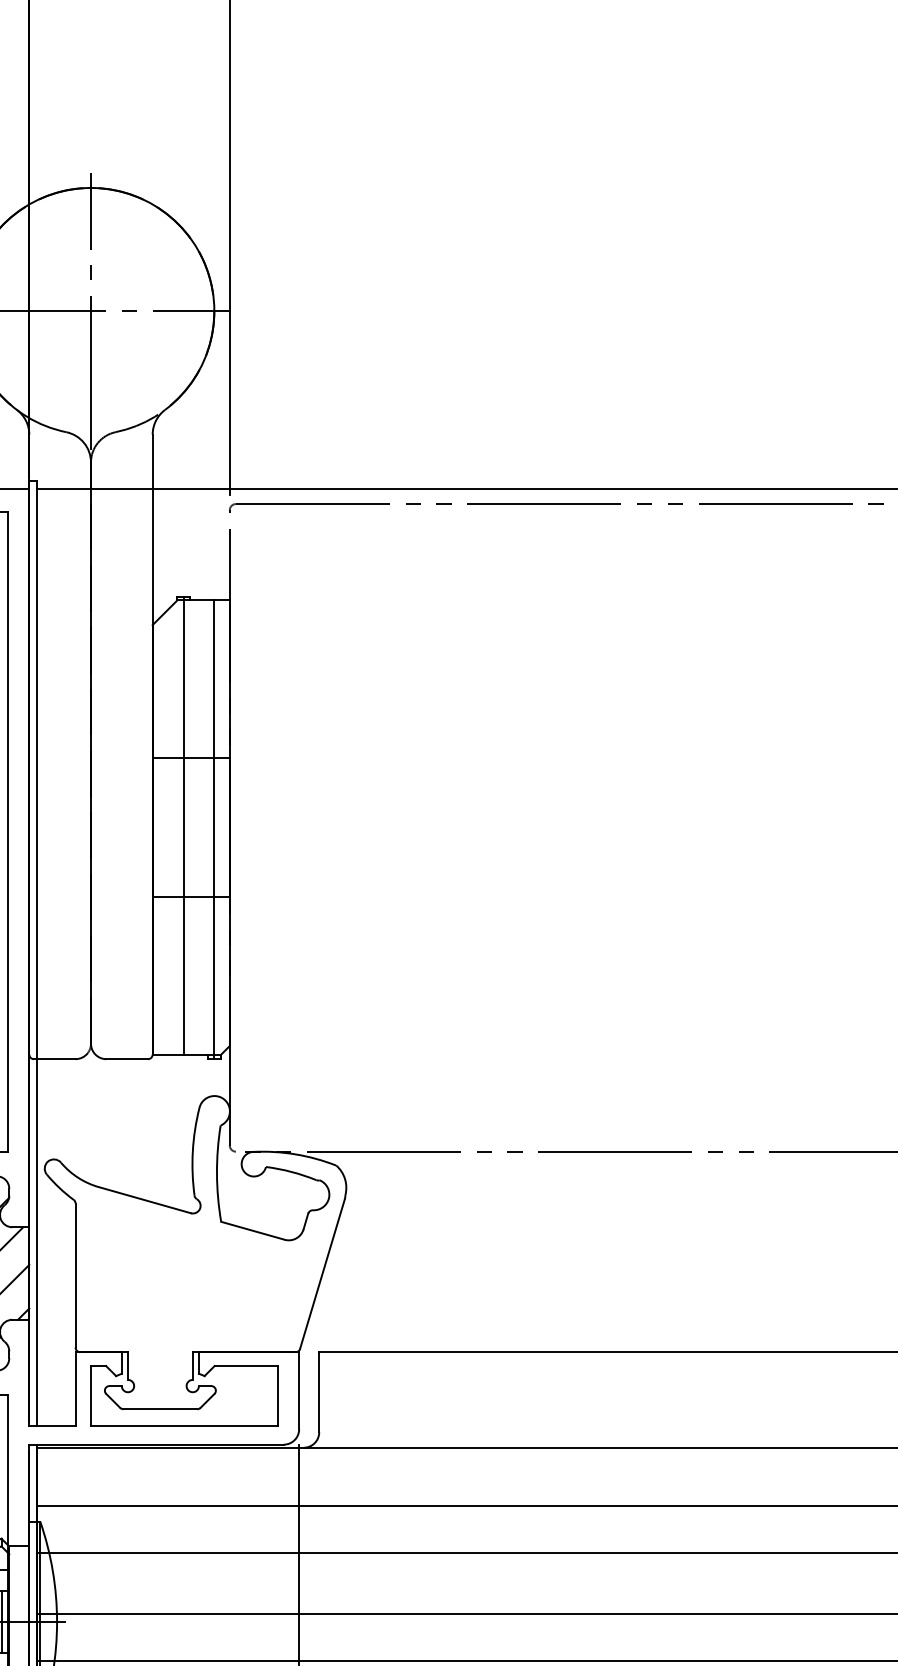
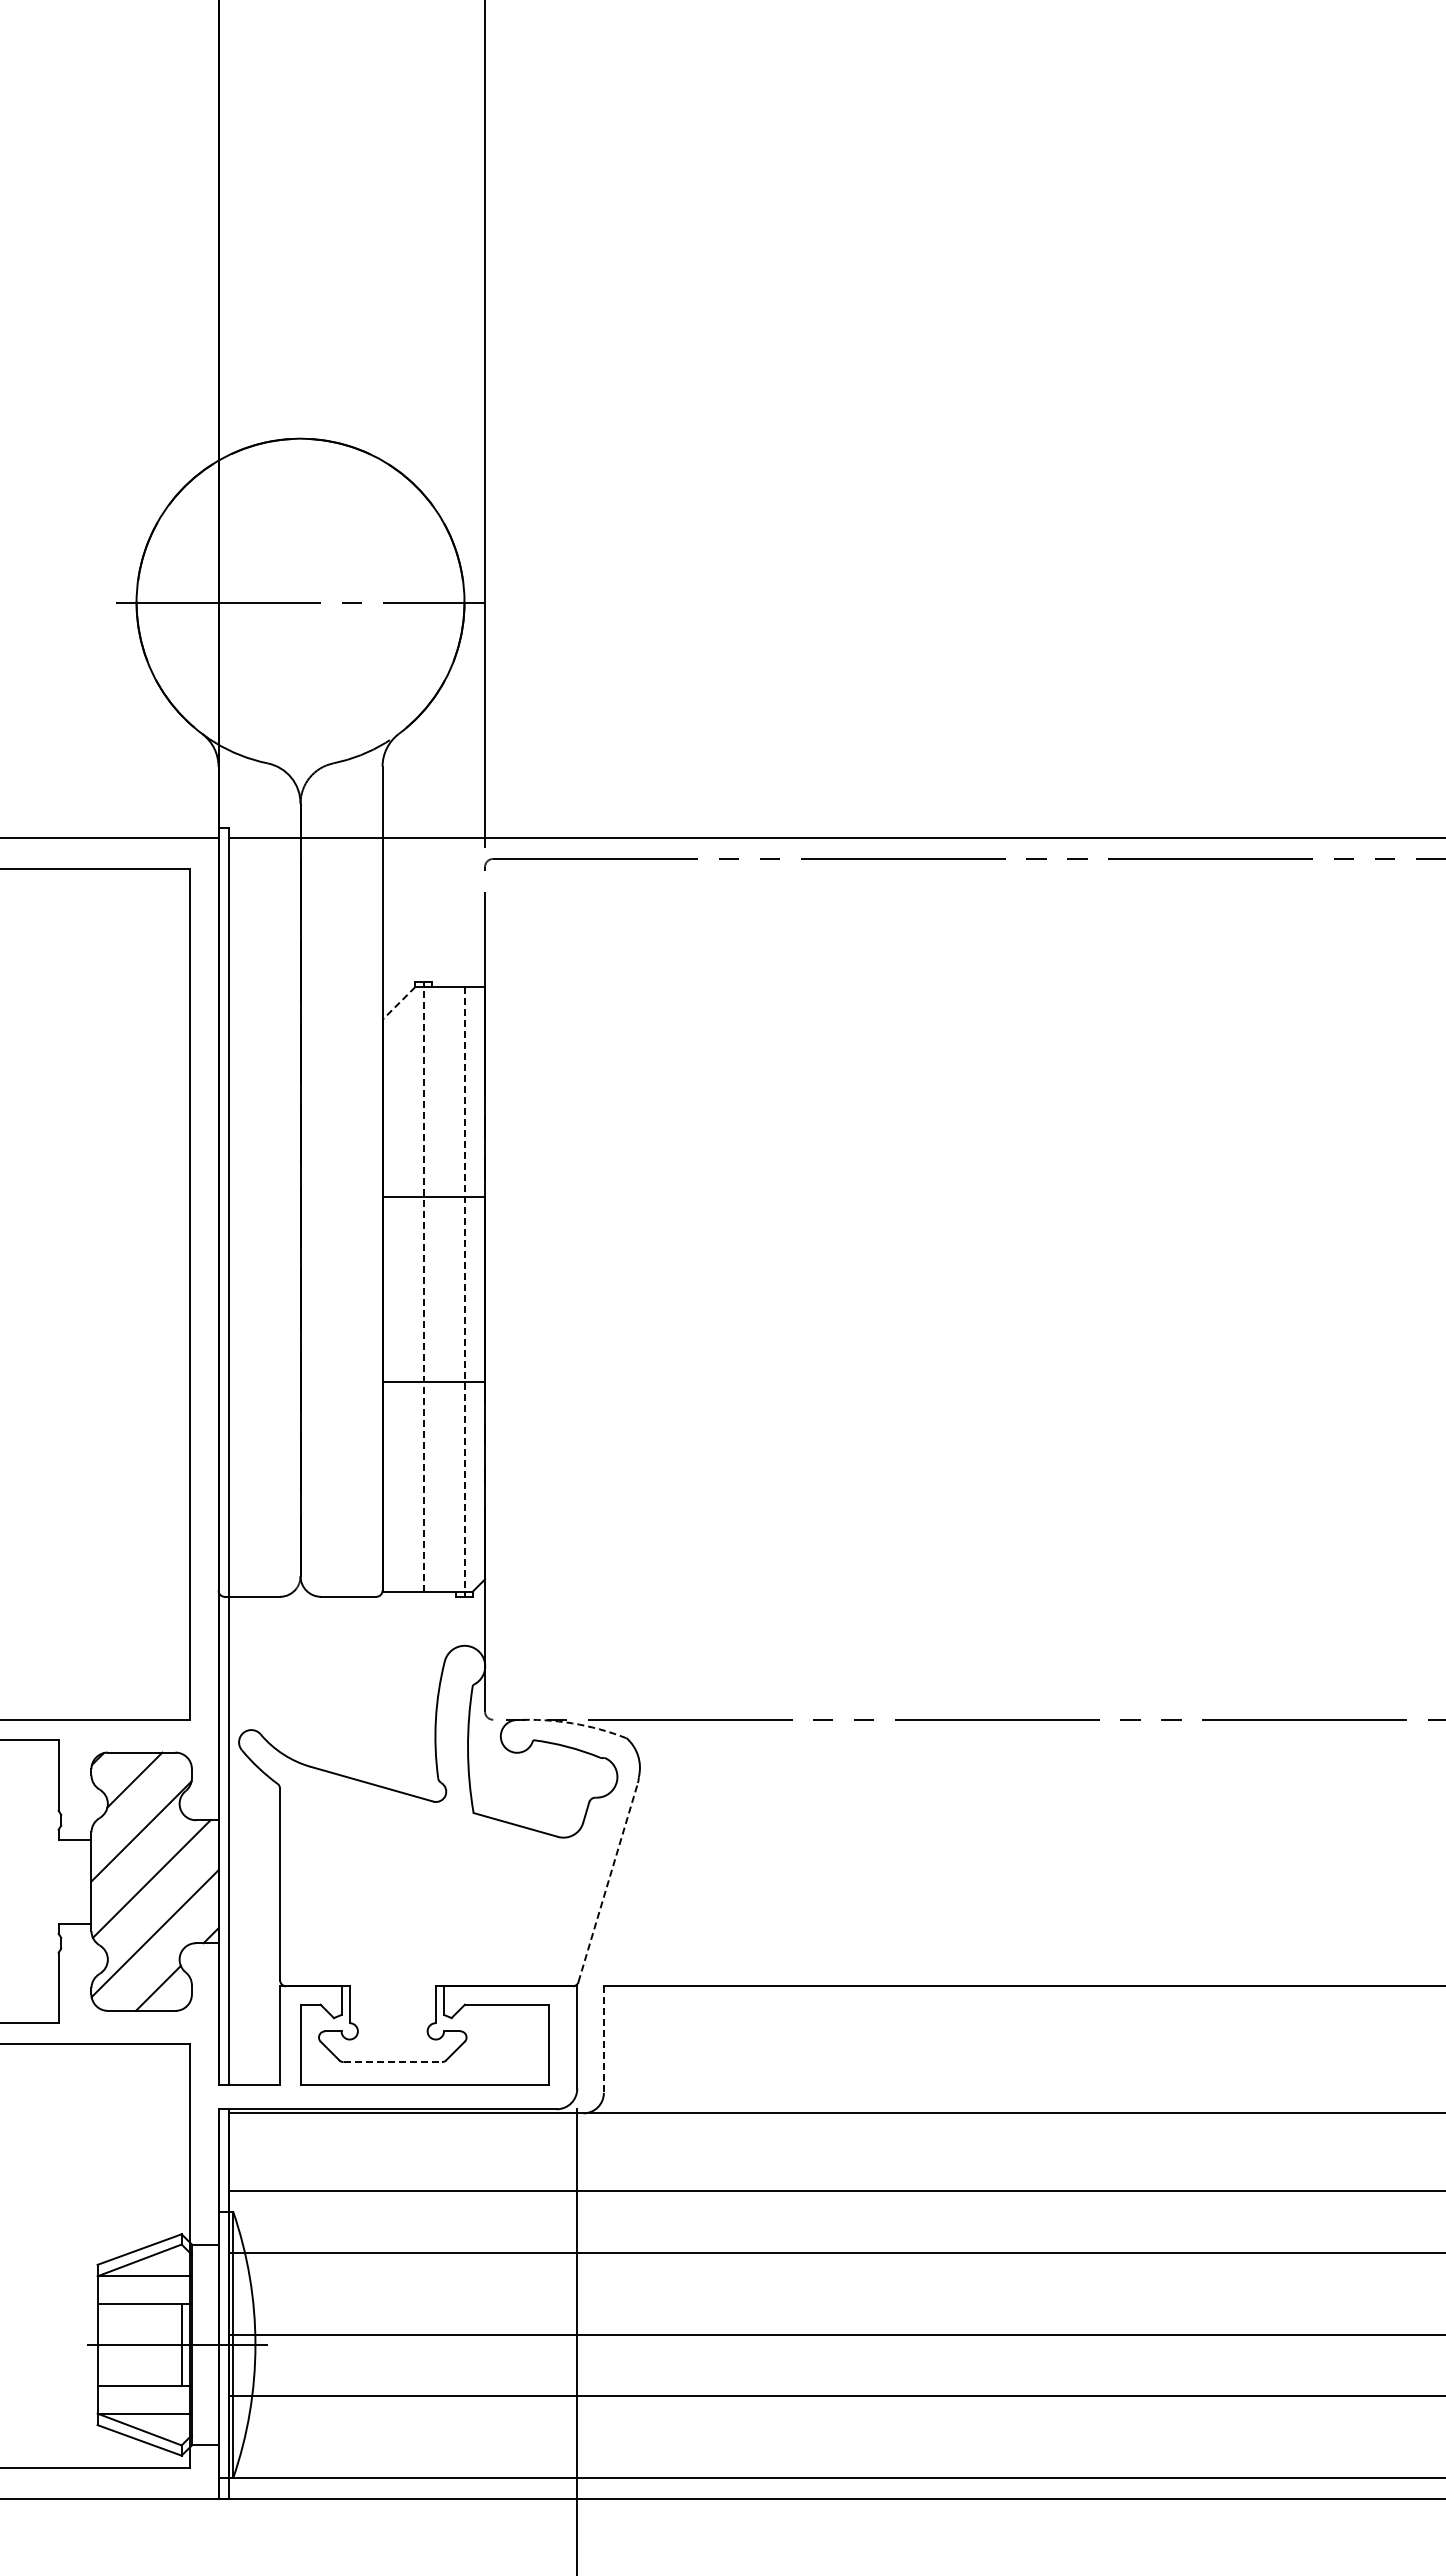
line: (90, 311) -> (300, 602), removed
line: (164, 612) -> (398, 1003), solid -> dashed
line: (183, 825) -> (423, 1286), solid -> dashed
line: (214, 829) -> (464, 1291), solid -> dashed
arc: (295, 1154) -> (572, 1723), solid -> dashed
line: (322, 1274) -> (608, 1882), solid -> dashed
line: (318, 1392) -> (603, 2040), solid -> dashed
line: (160, 1409) -> (393, 2062), solid -> dashed

